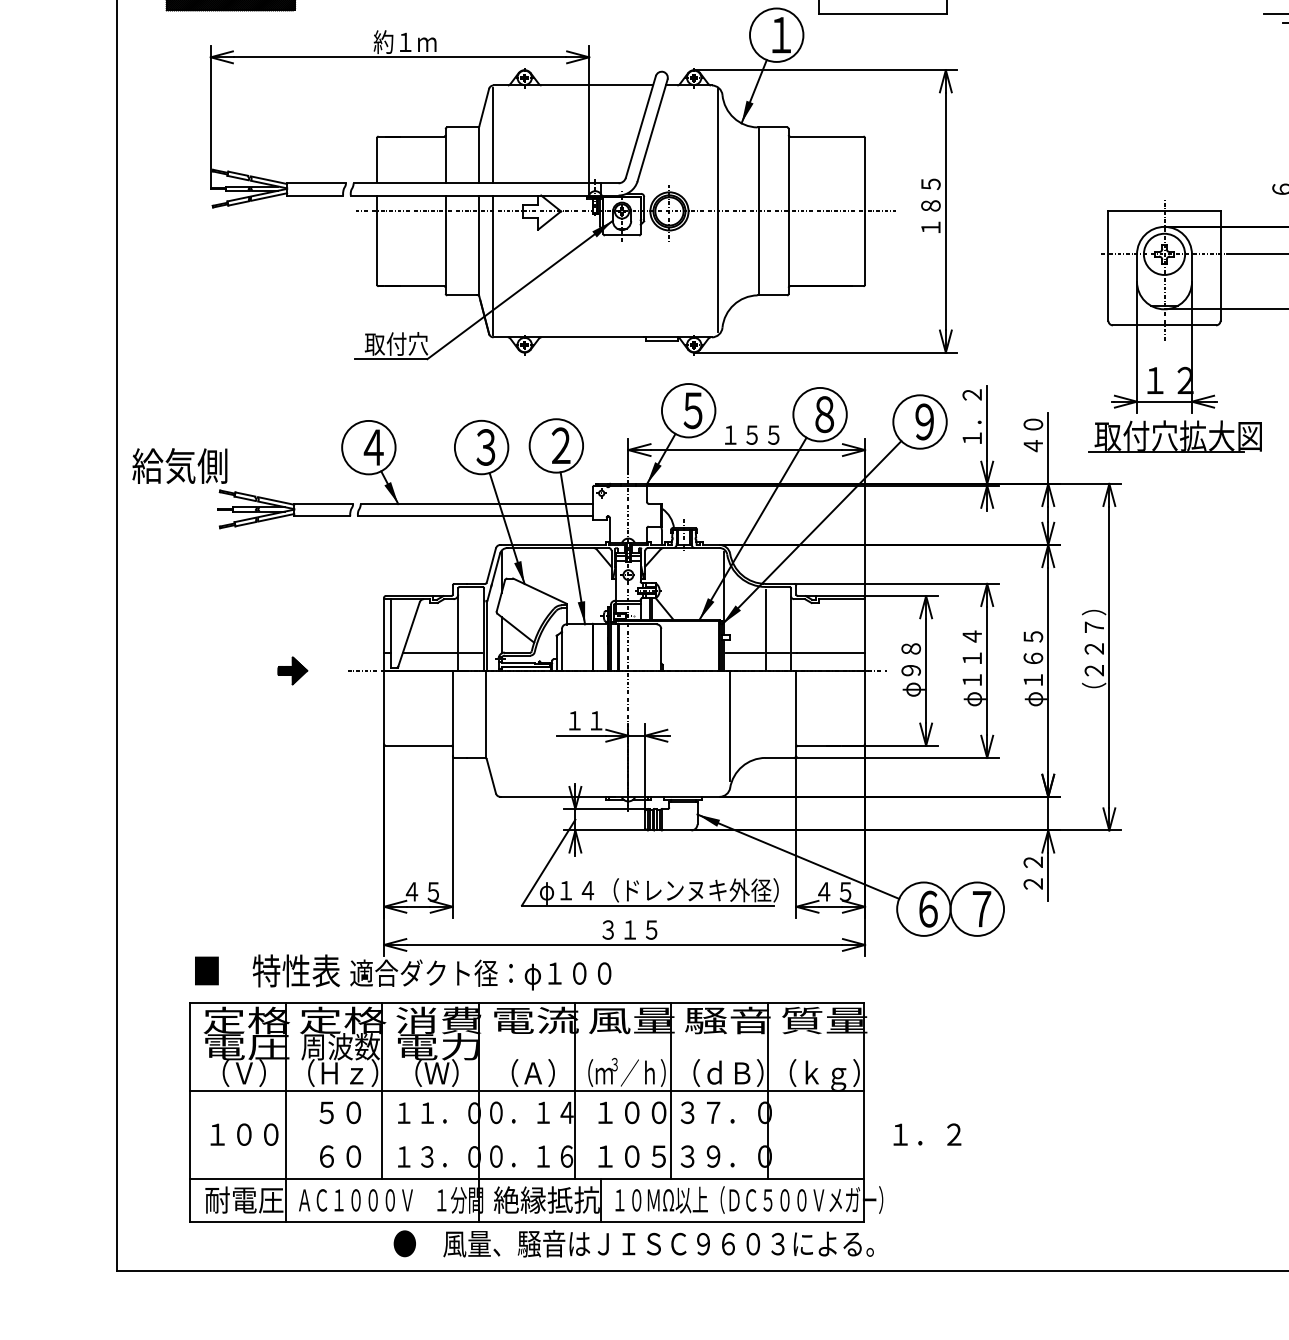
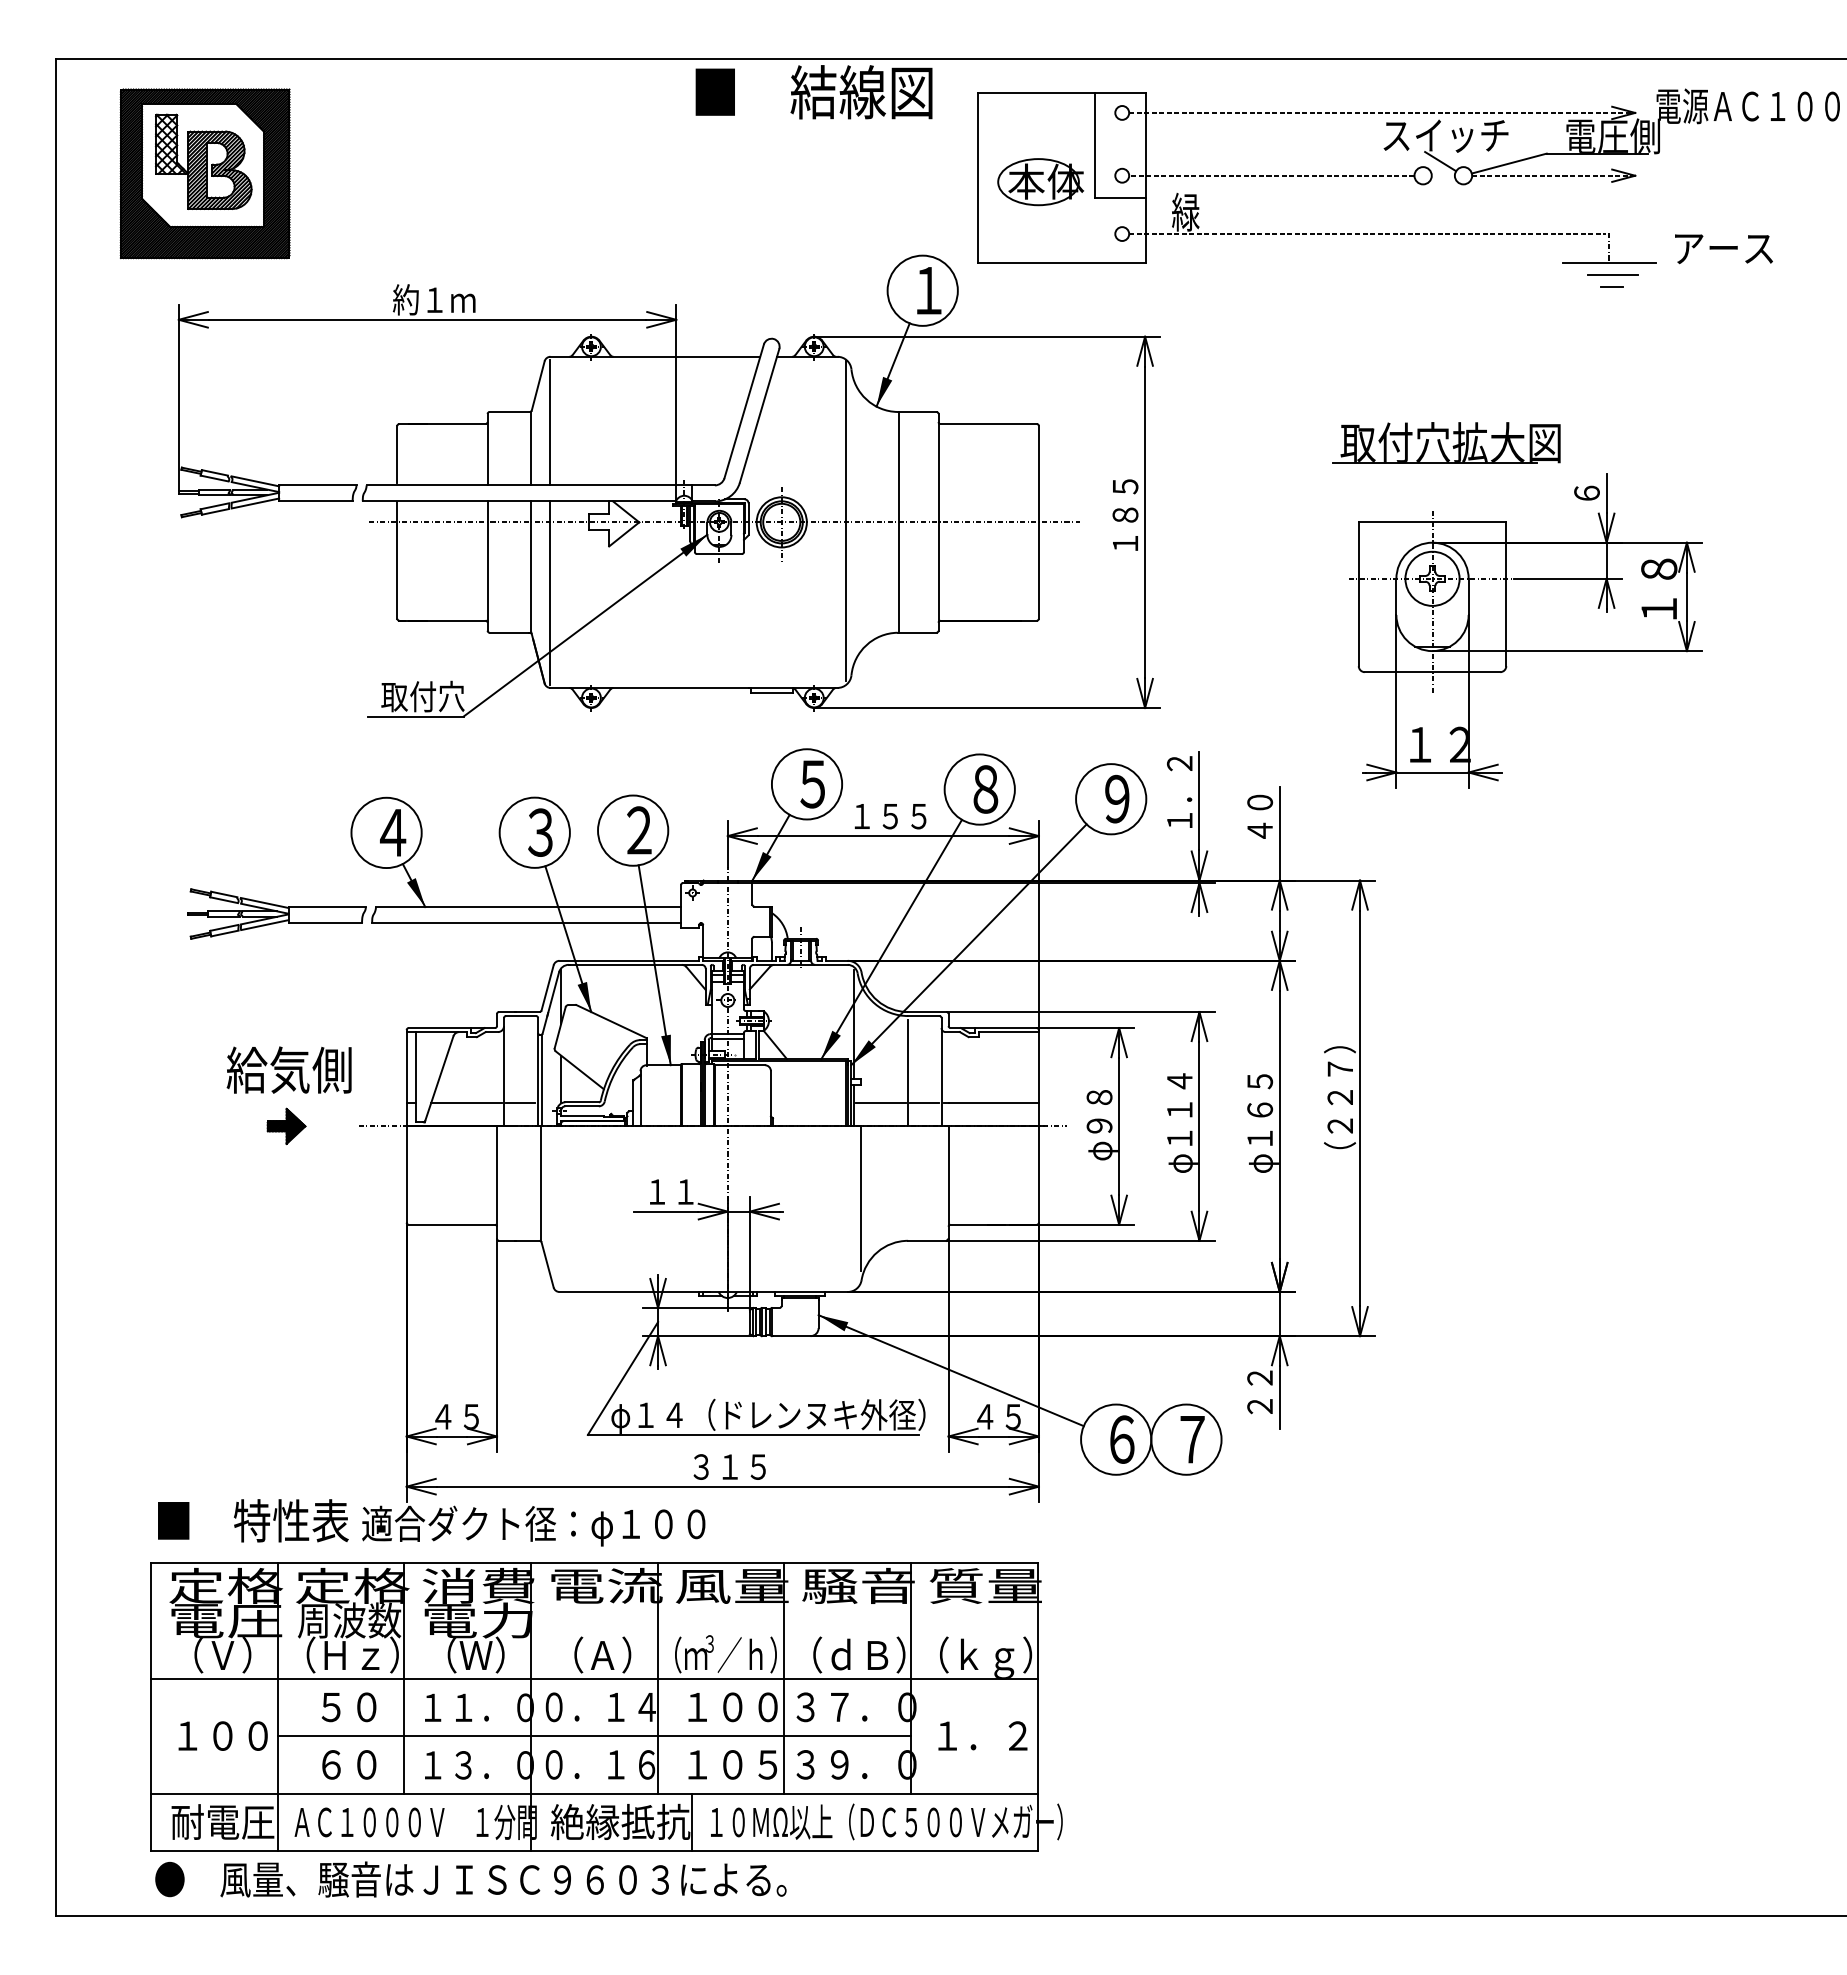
part: (1175, 435) -> (1446, 442), moved
text: (179, 465) -> (288, 1069), moved
text: (927, 1134) -> (982, 1735), moved
line: (527, 1135) -> (594, 1736), added
text: (633, 1243) -> (470, 1879), moved

